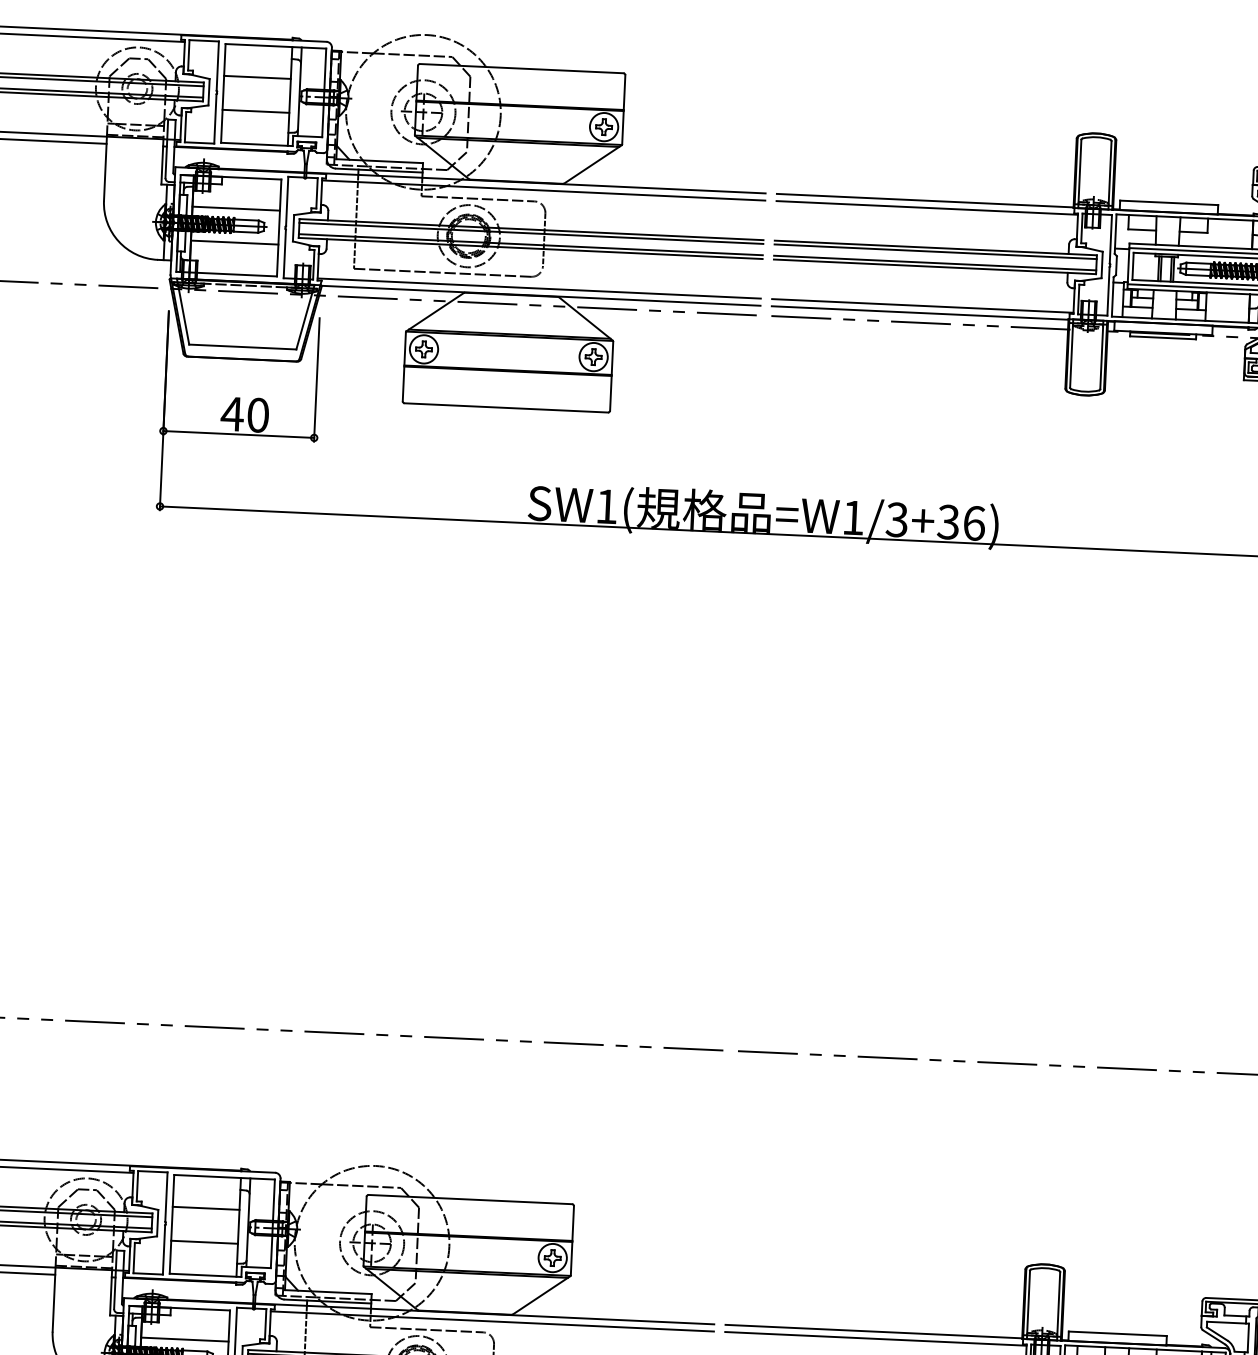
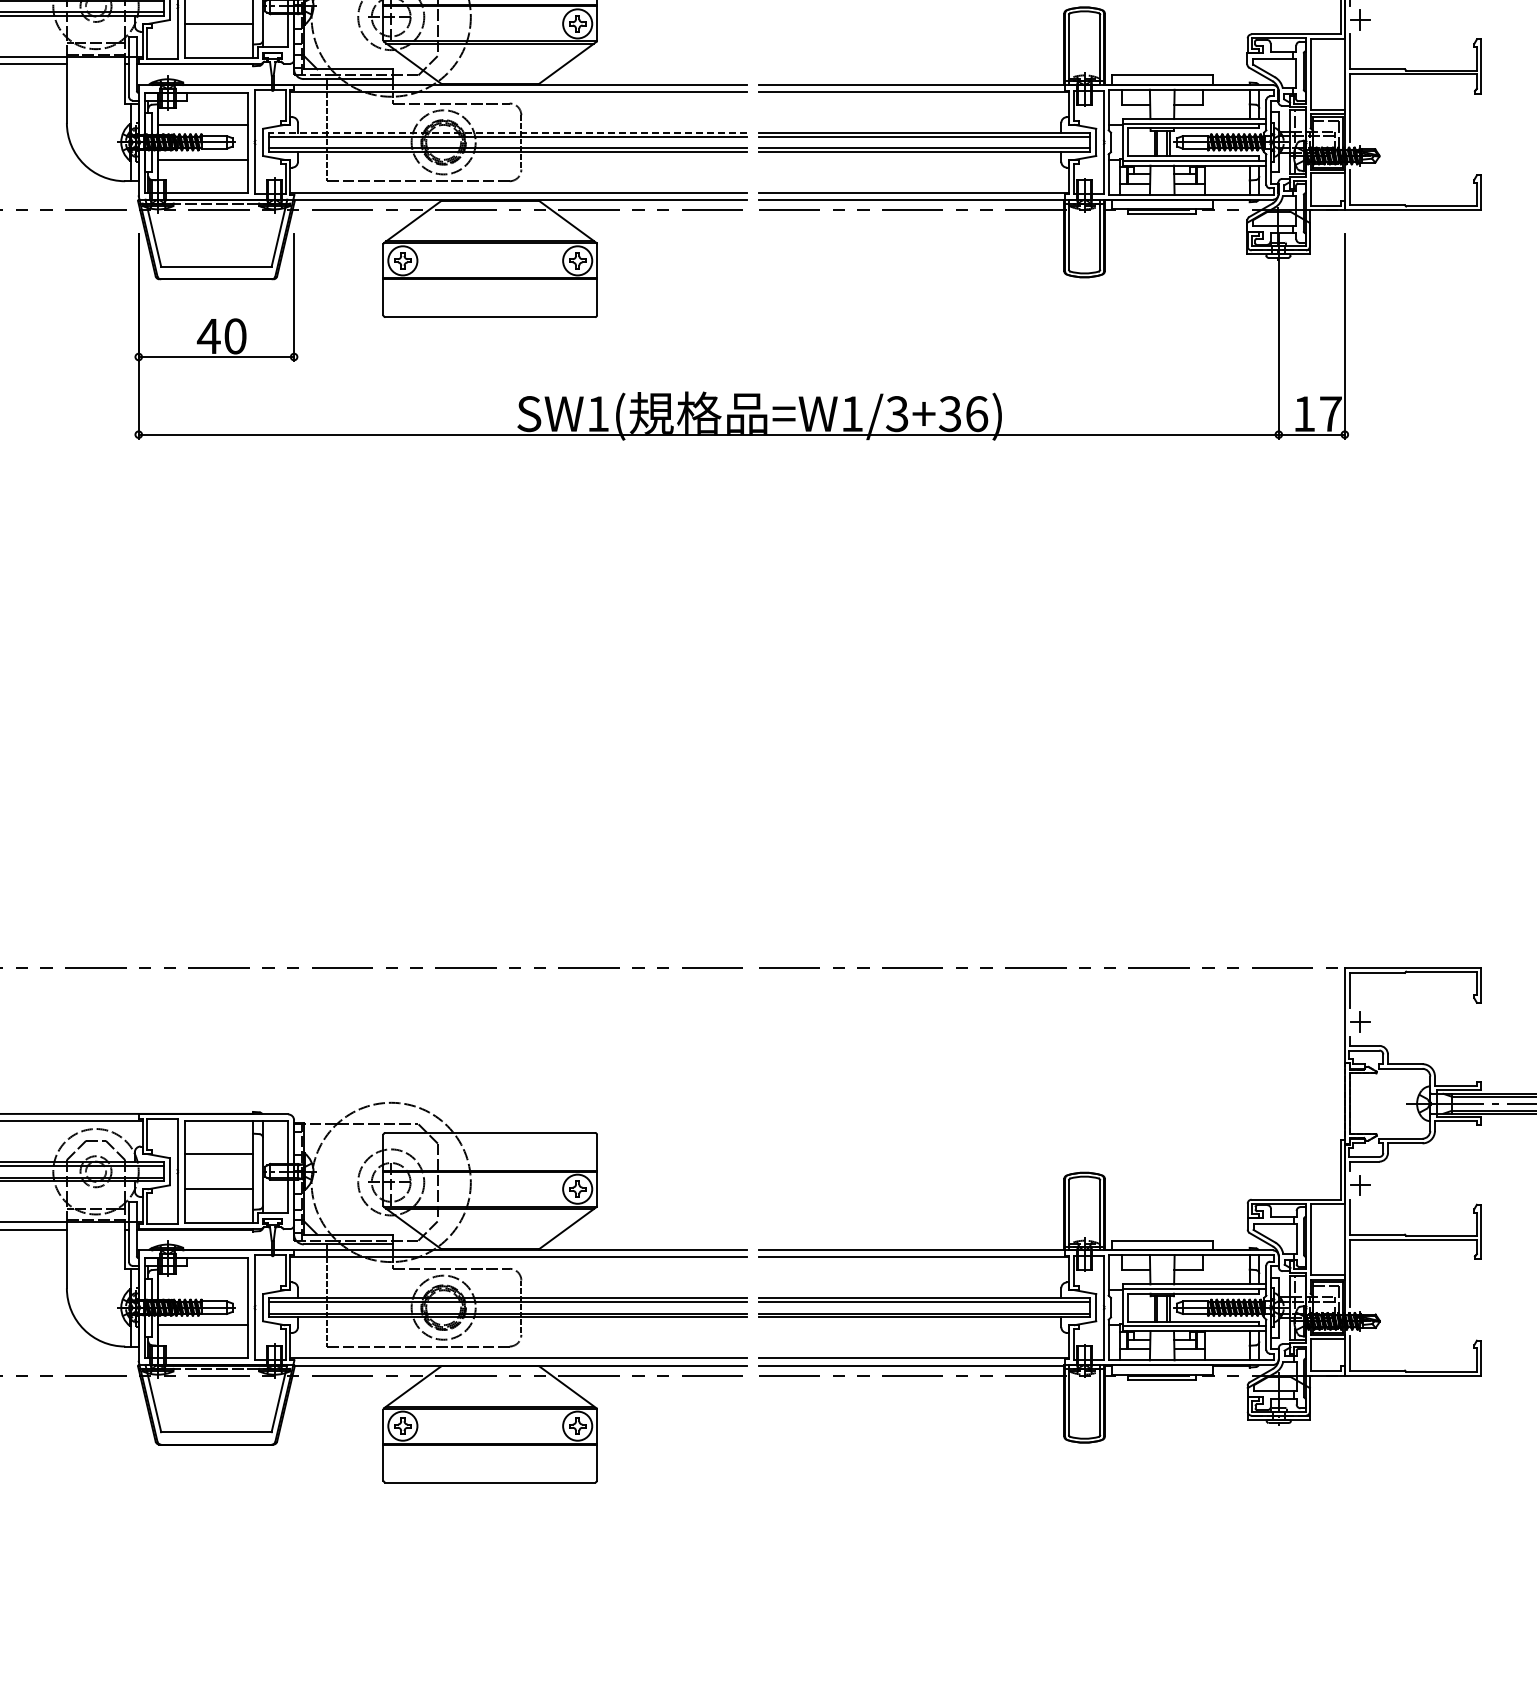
line: (531, 229) -> (507, 132), solid -> dashed
line: (185, 1339) -> (203, 1290), removed

